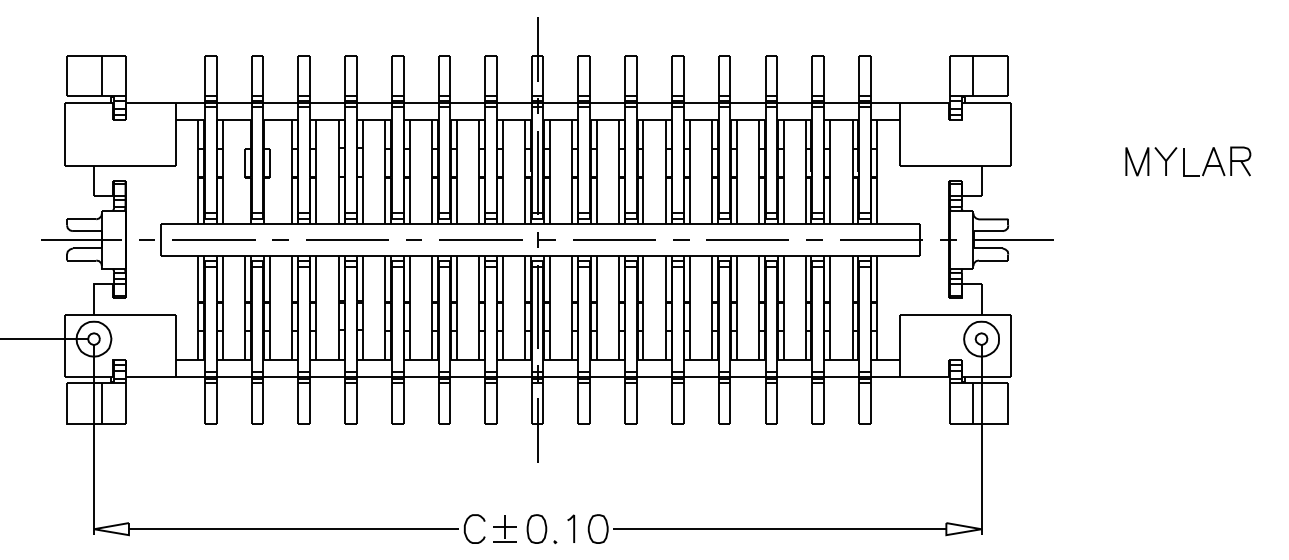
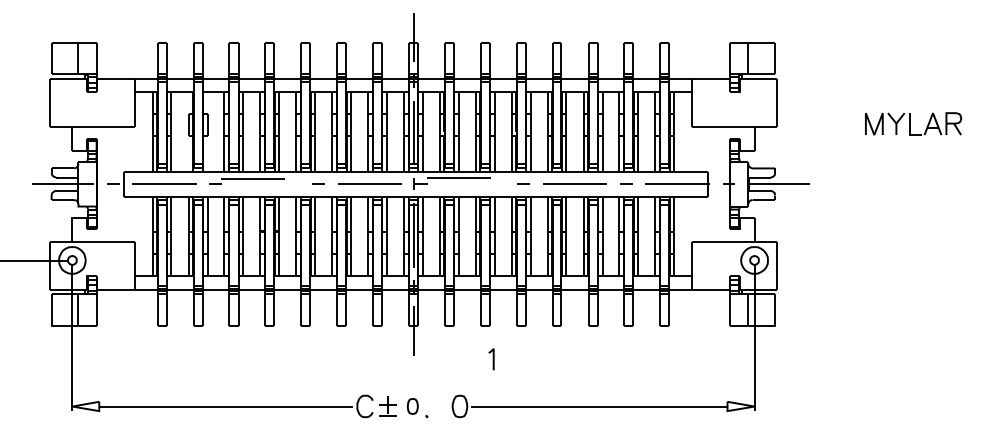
line: (347, 239) -> (253, 178), moved
line: (614, 239) -> (458, 177), moved
part: (536, 528) -> (412, 405), size x0.7
line: (573, 528) -> (493, 359), moved

